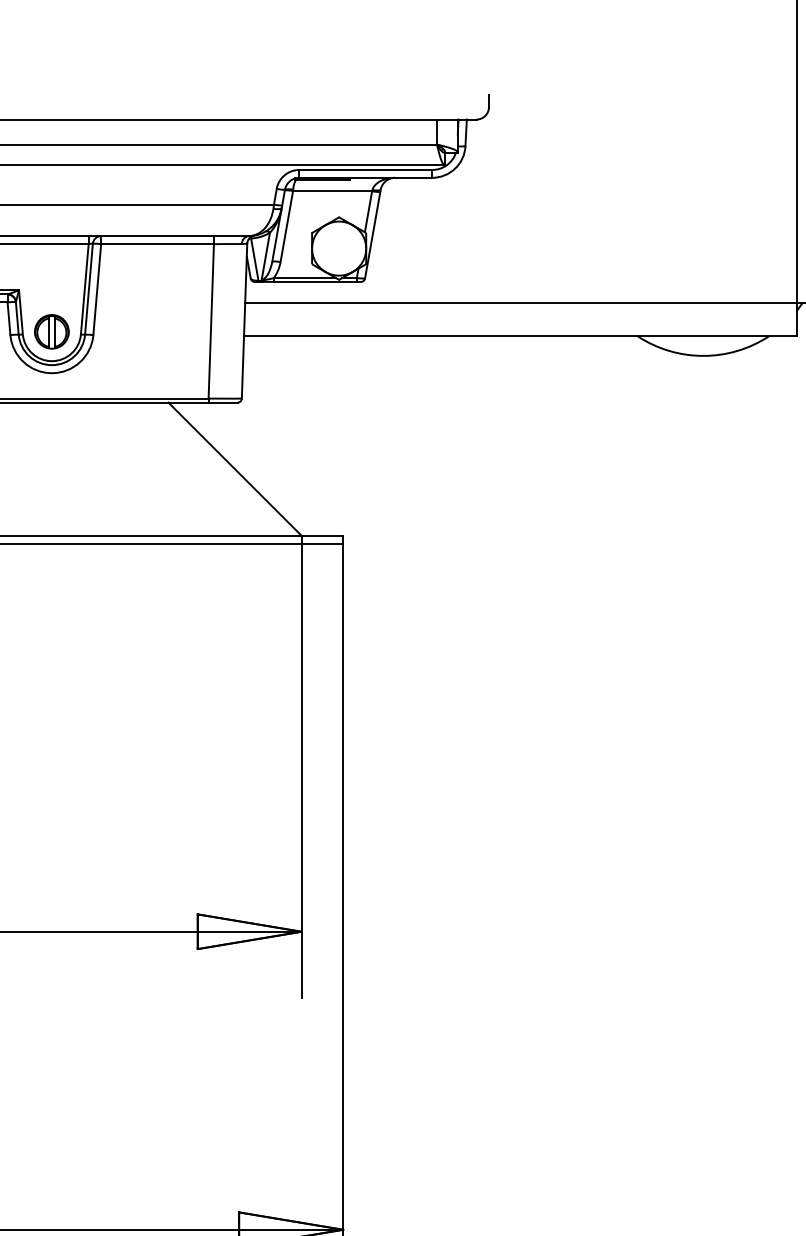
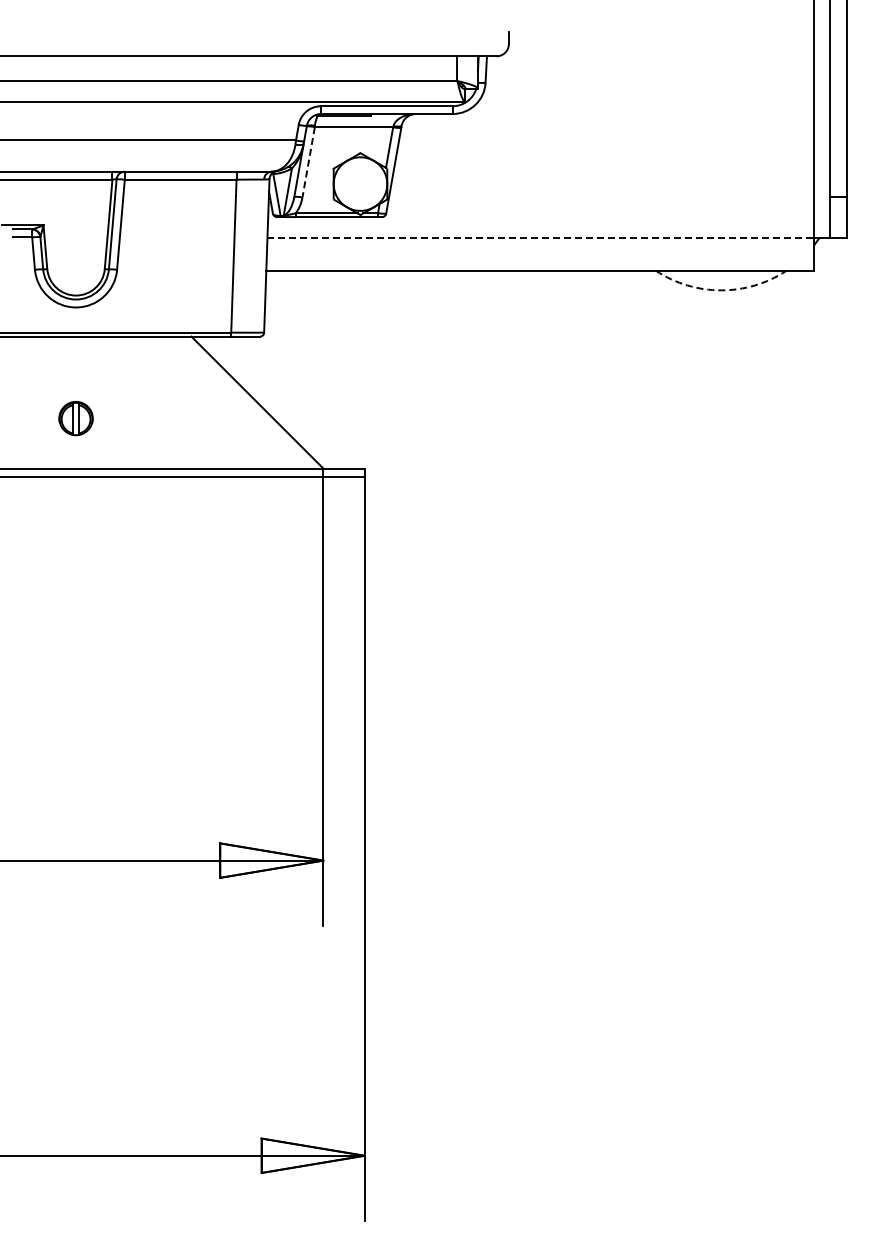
line: (286, 226) -> (308, 162), solid -> dashed
line: (521, 302) -> (541, 237), solid -> dashed
part: (51, 331) -> (75, 418), moved
arc: (703, 356) -> (721, 290), solid -> dashed

